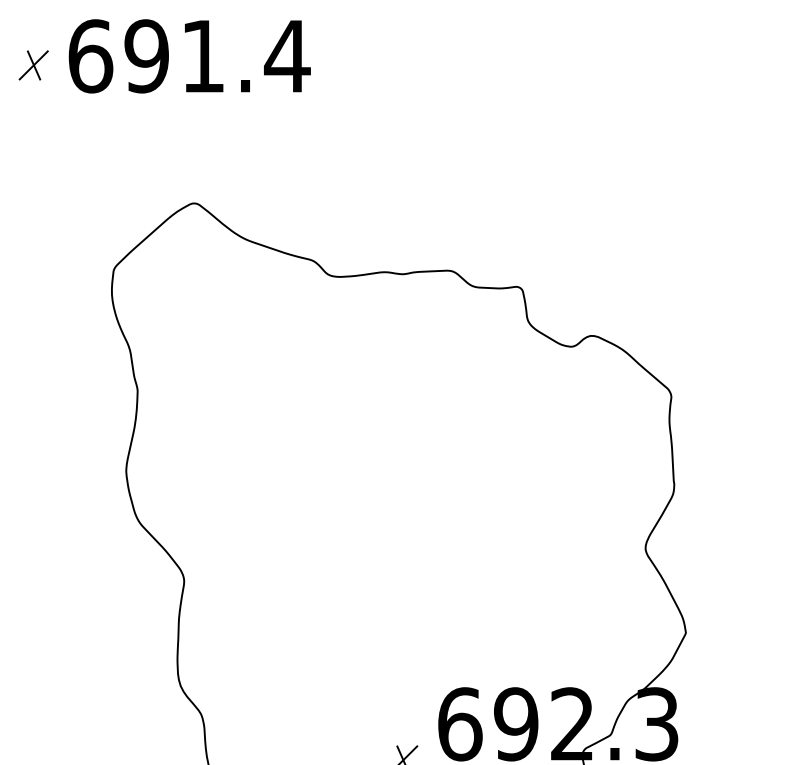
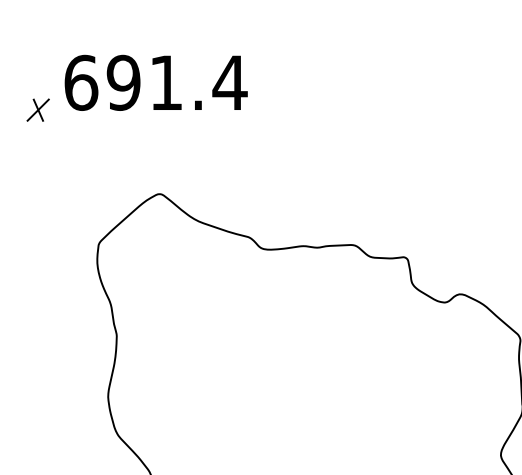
part: (33, 65) -> (38, 110), moved

